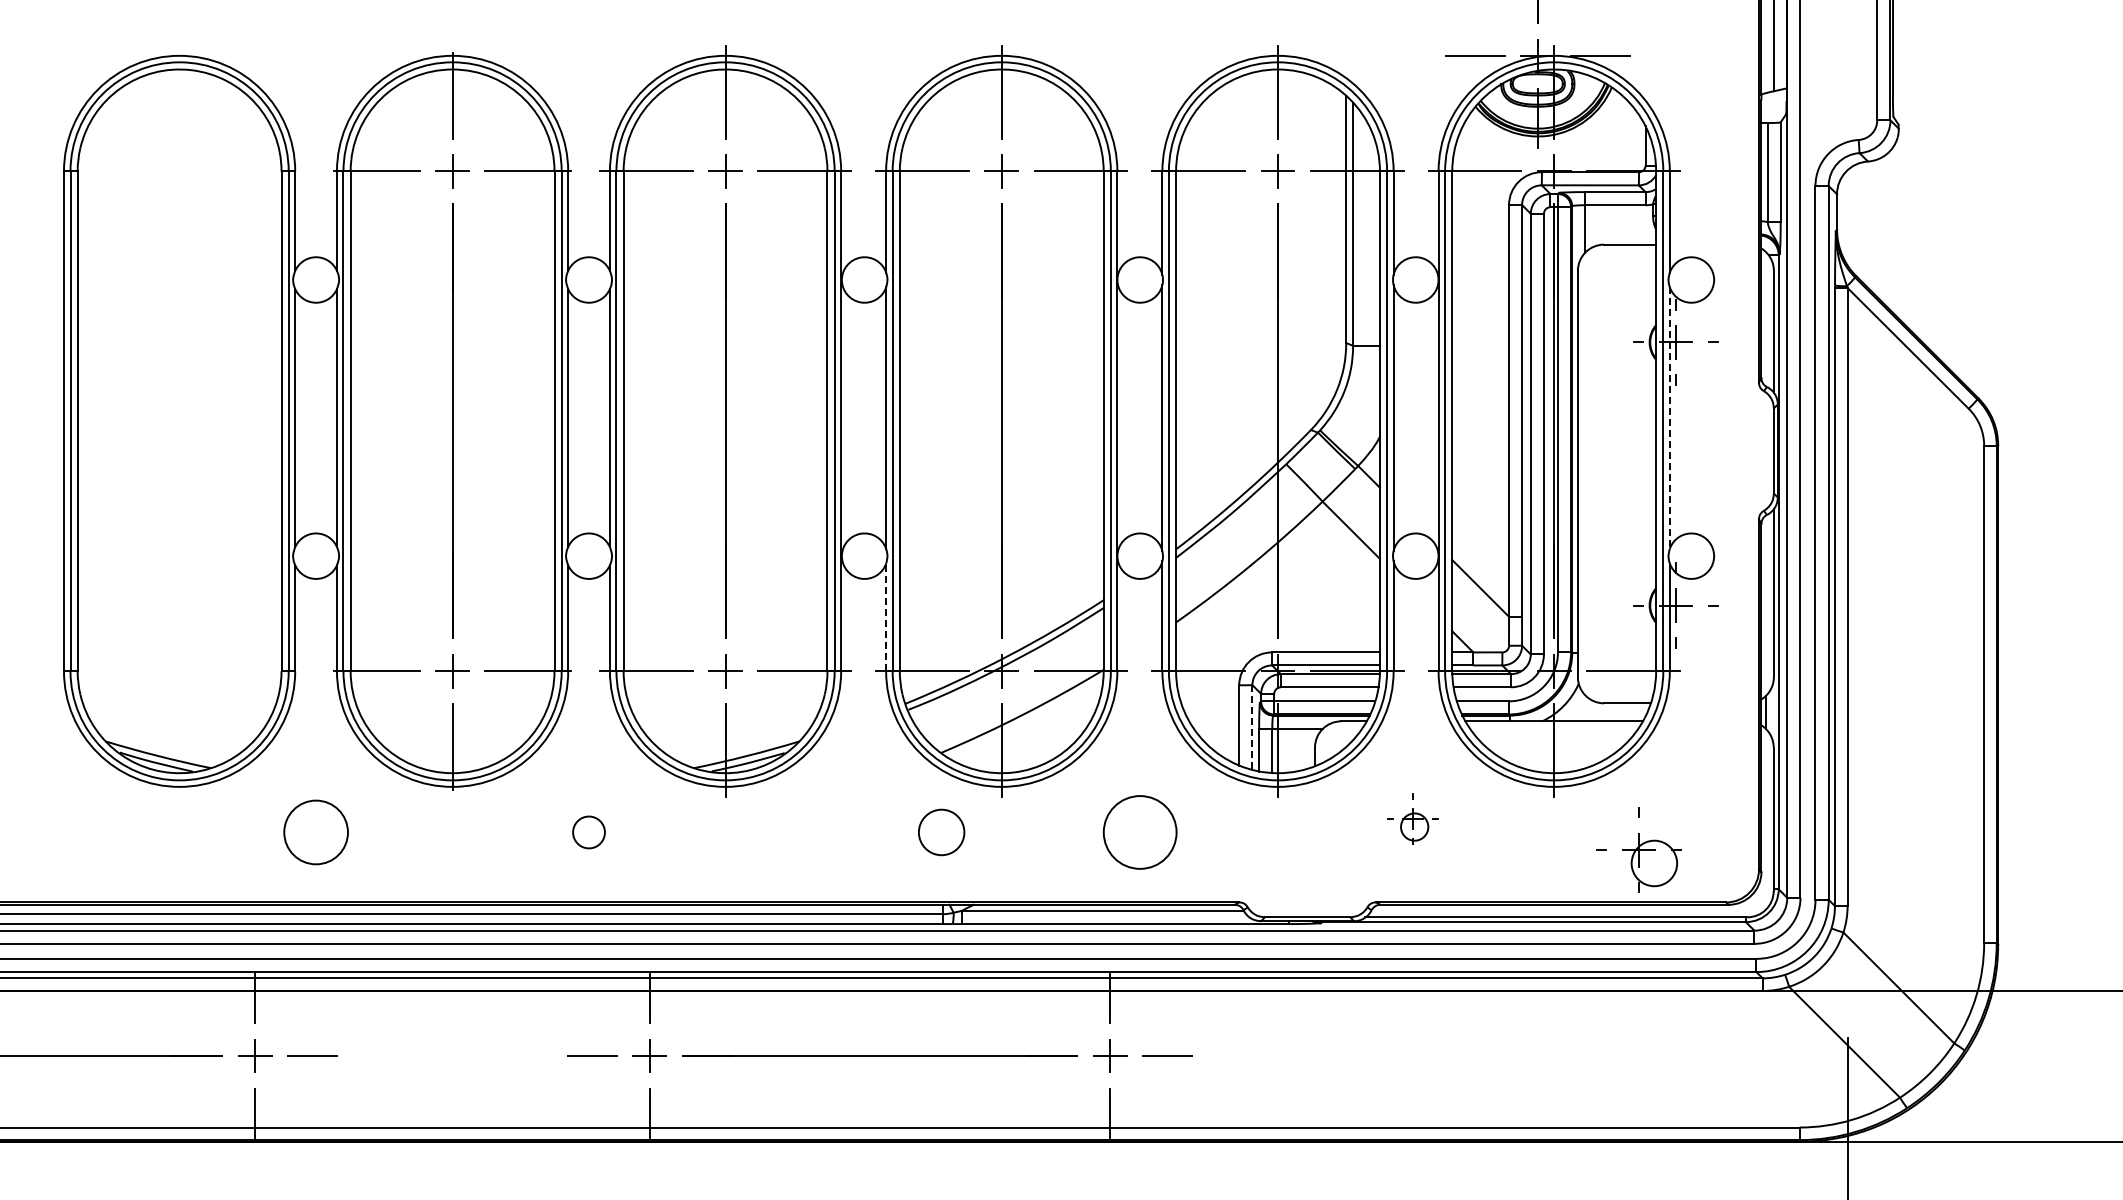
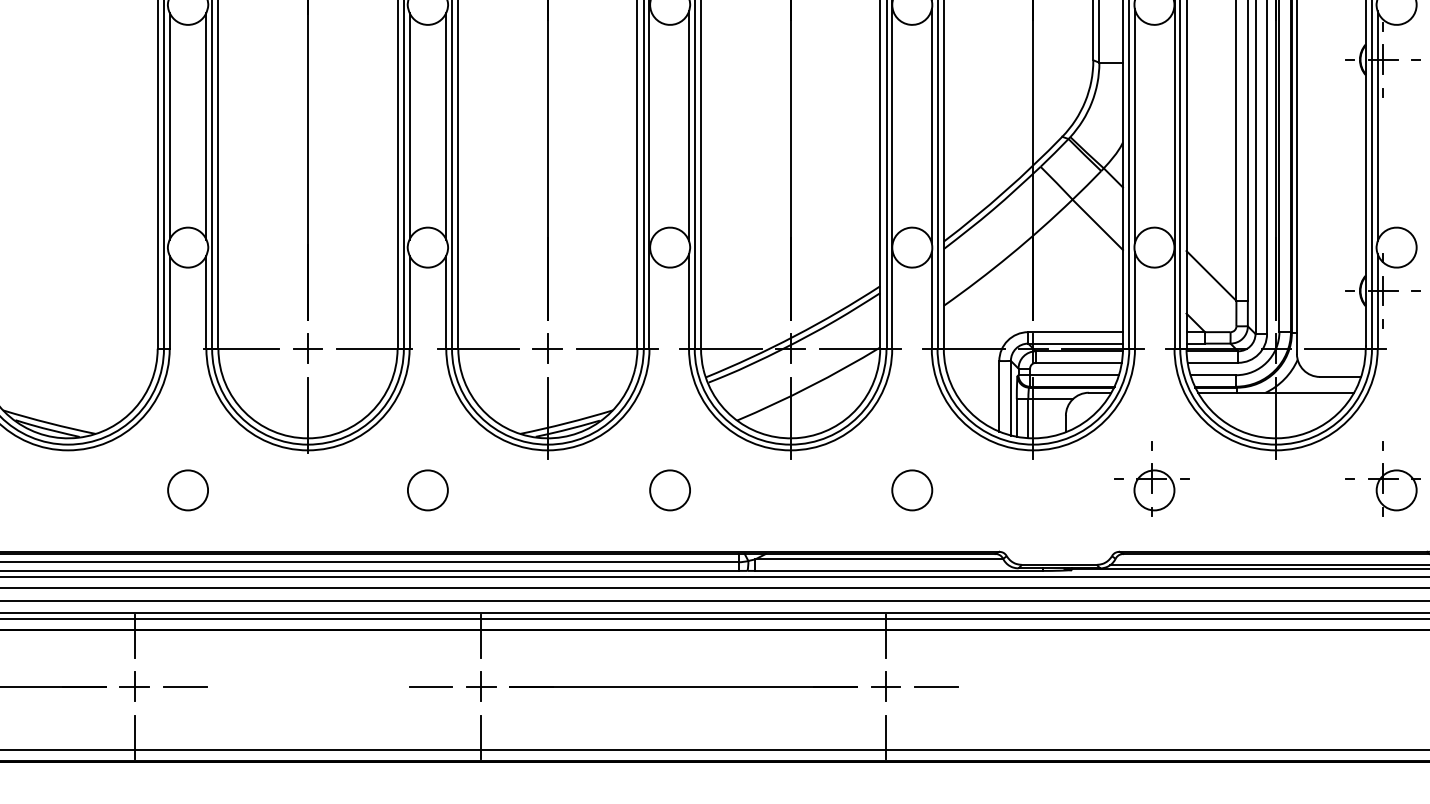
line: (1669, 418) -> (1377, 126), dashed -> solid
line: (886, 617) -> (689, 301), dashed -> solid
line: (1252, 728) -> (1010, 399), dashed -> solid
part: (1412, 818) -> (1151, 478), size x1.67
circle: (315, 832) -> (187, 490), size x0.71
circle: (588, 832) -> (427, 490), size x1.43
circle: (941, 832) -> (669, 490), moved
circle: (1139, 832) -> (911, 490), size x0.62
part: (1638, 849) -> (1382, 478), moved

